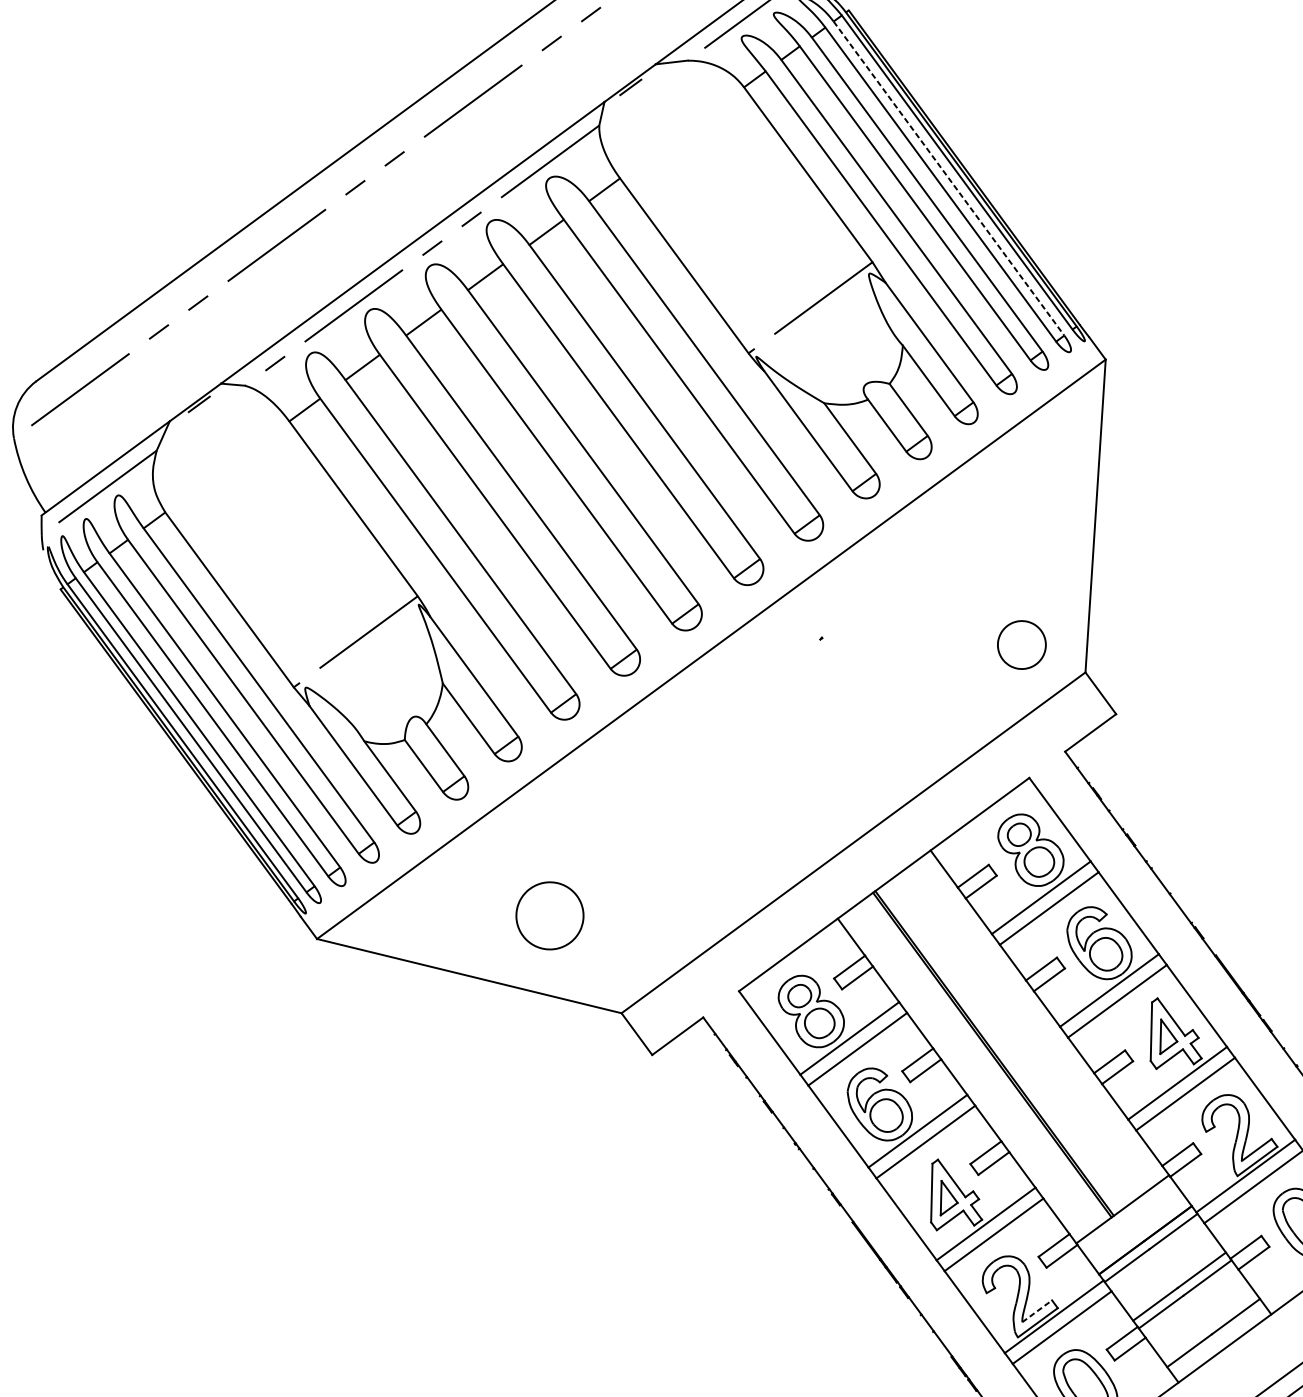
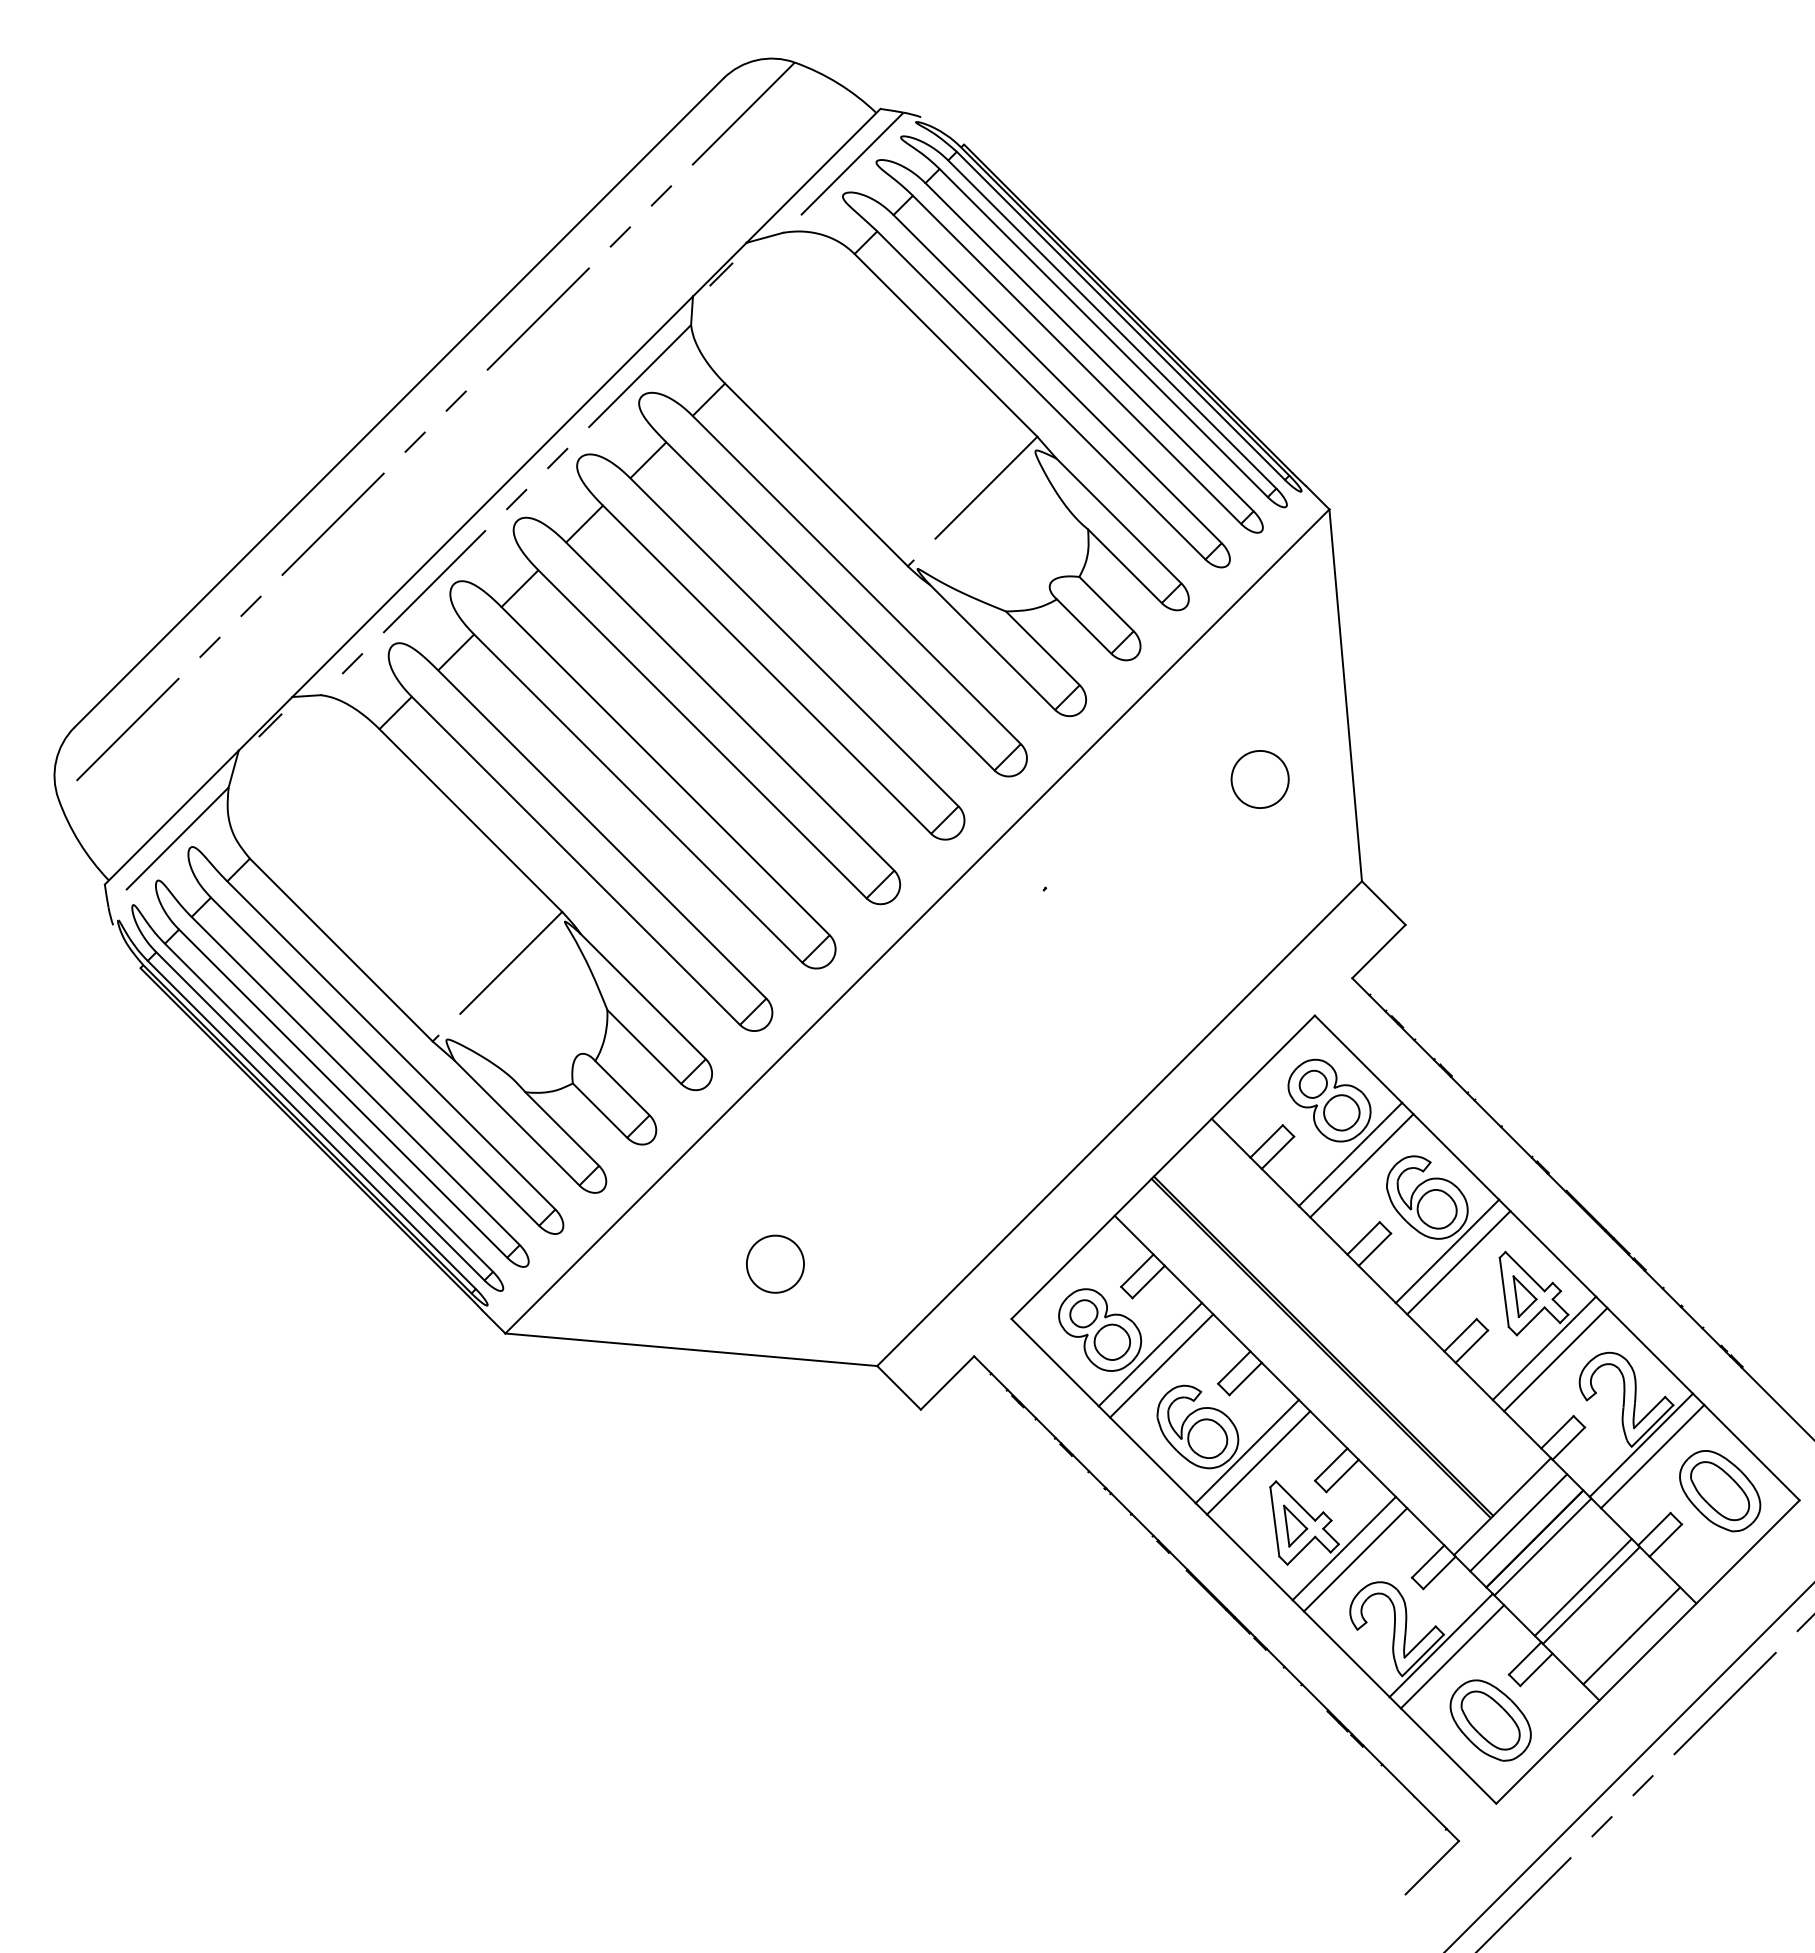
line: (949, 178) -> (1112, 324), dashed -> solid
part: (1021, 644) -> (1259, 779), moved
part: (550, 915) -> (775, 1263), size x0.71
line: (1133, 1224) -> (1518, 1522), added
line: (1037, 1311) -> (1420, 1642), dashed -> solid

